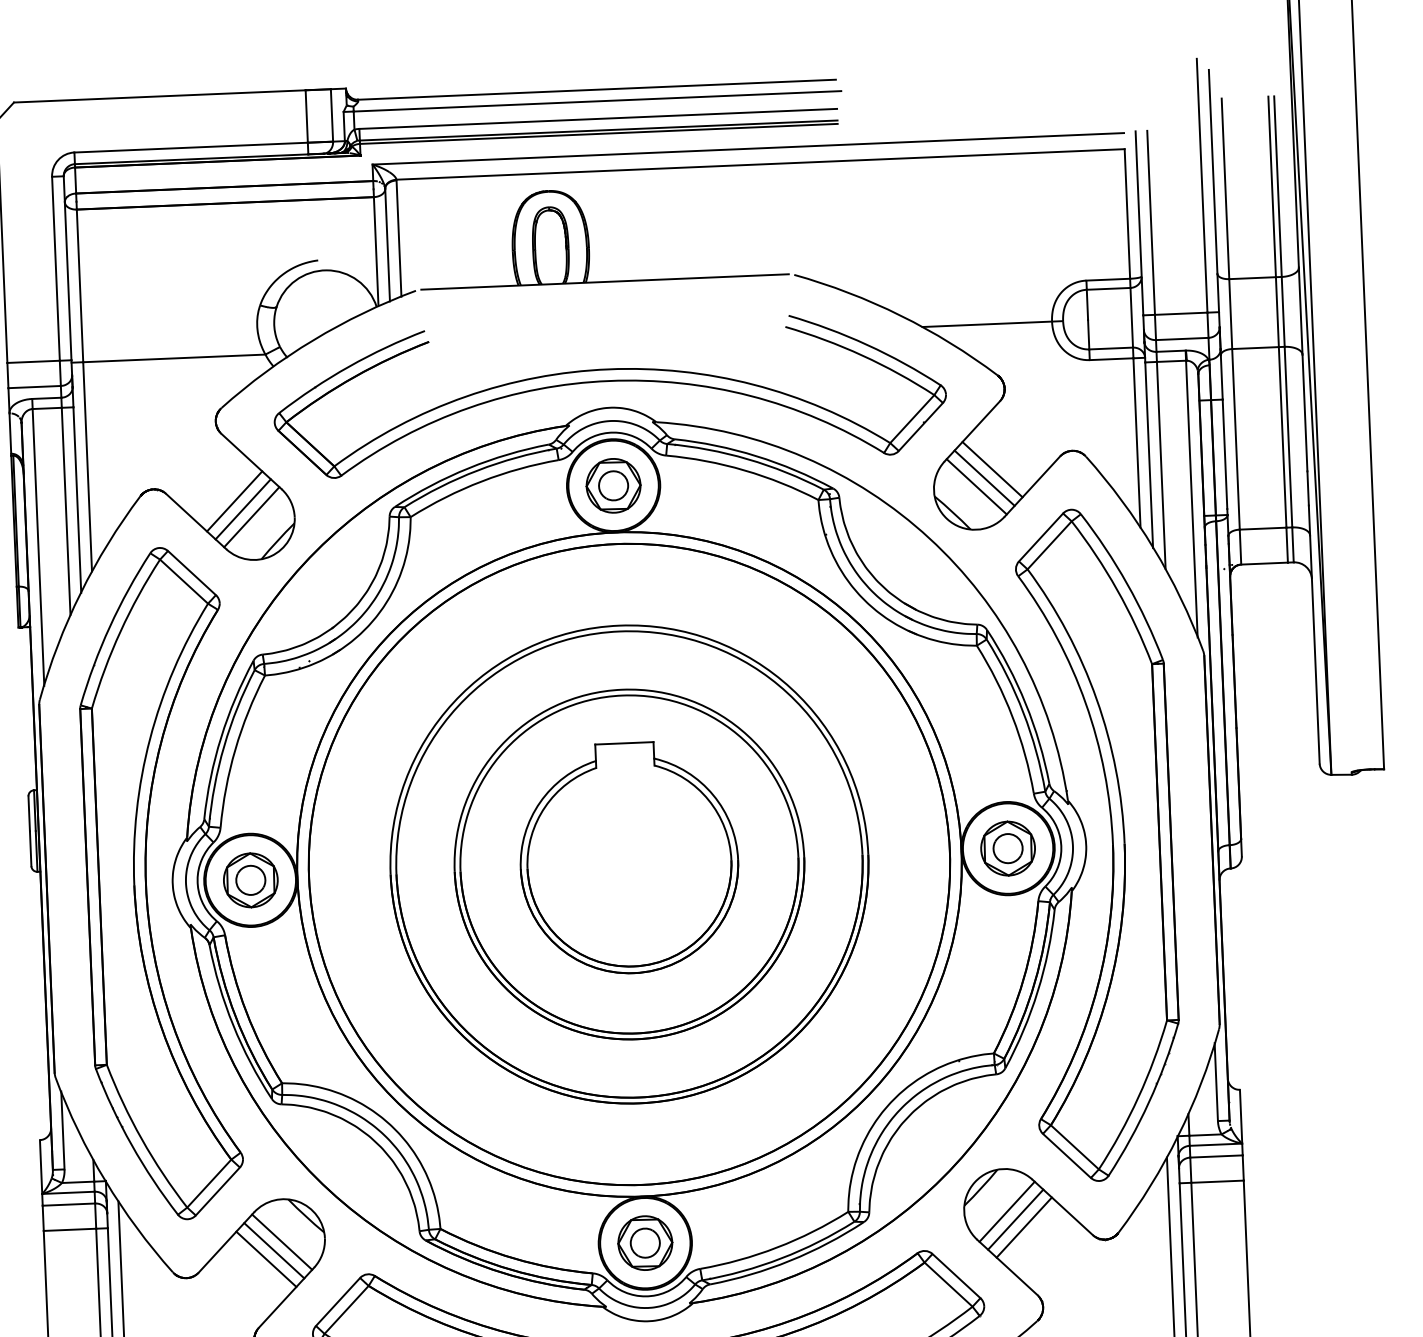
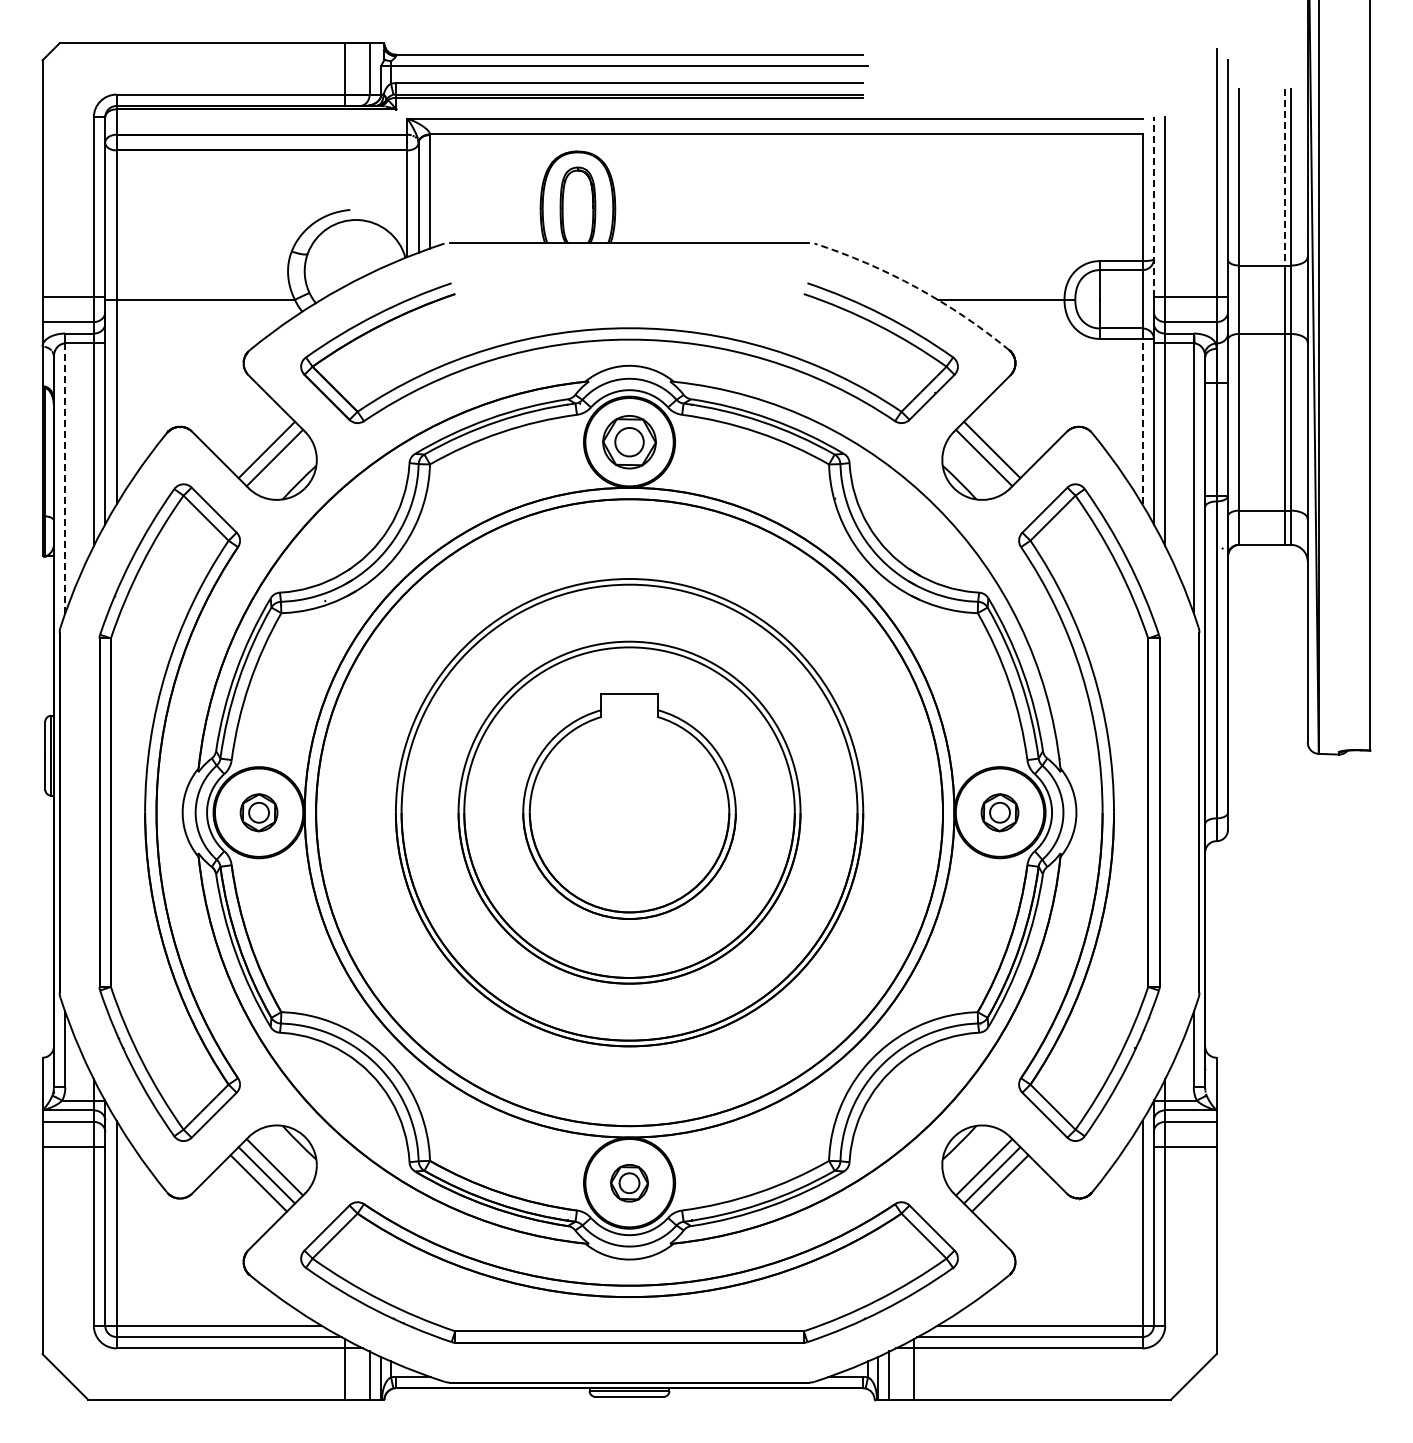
line: (1271, 187) -> (1284, 177), solid -> dashed
line: (1139, 222) -> (1153, 206), solid -> dashed
arc: (900, 315) -> (916, 287), solid -> dashed
line: (1136, 442) -> (1142, 421), solid -> dashed
line: (992, 469) -> (1000, 441), removed
line: (234, 501) -> (258, 441), removed
line: (38, 548) -> (65, 479), solid -> dashed
part: (1007, 848) -> (999, 812), size x0.7
part: (250, 880) -> (258, 812), size x0.7
part: (645, 1243) -> (629, 1183), size x0.7

